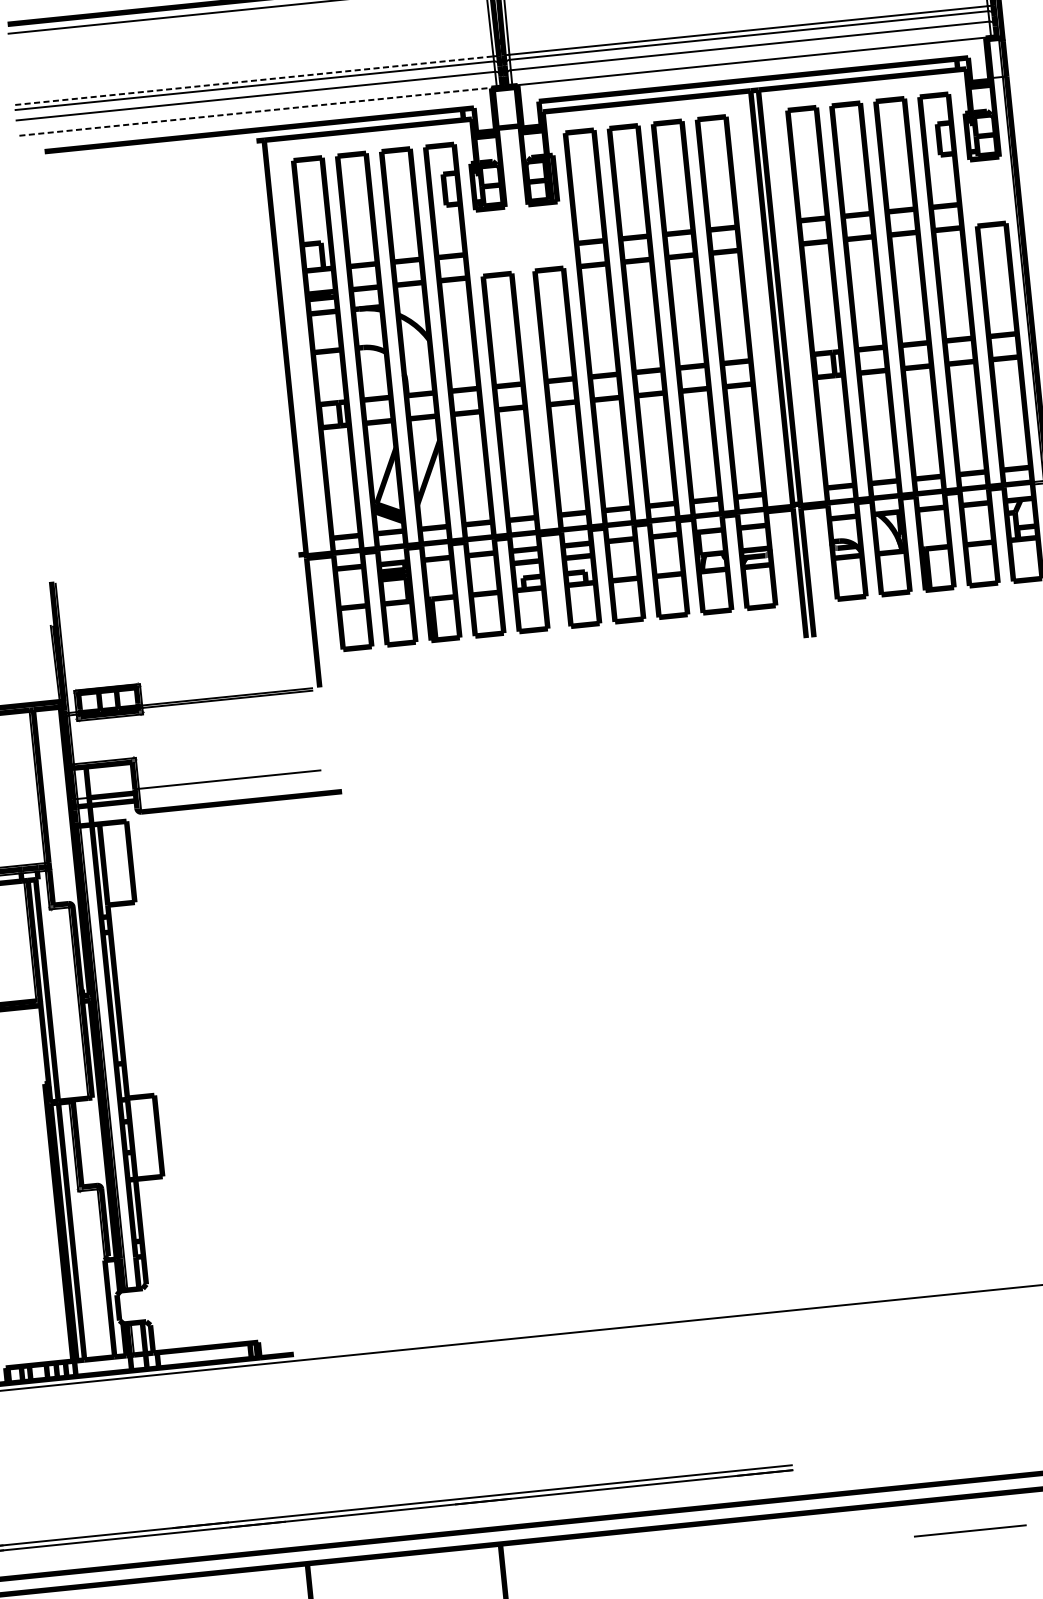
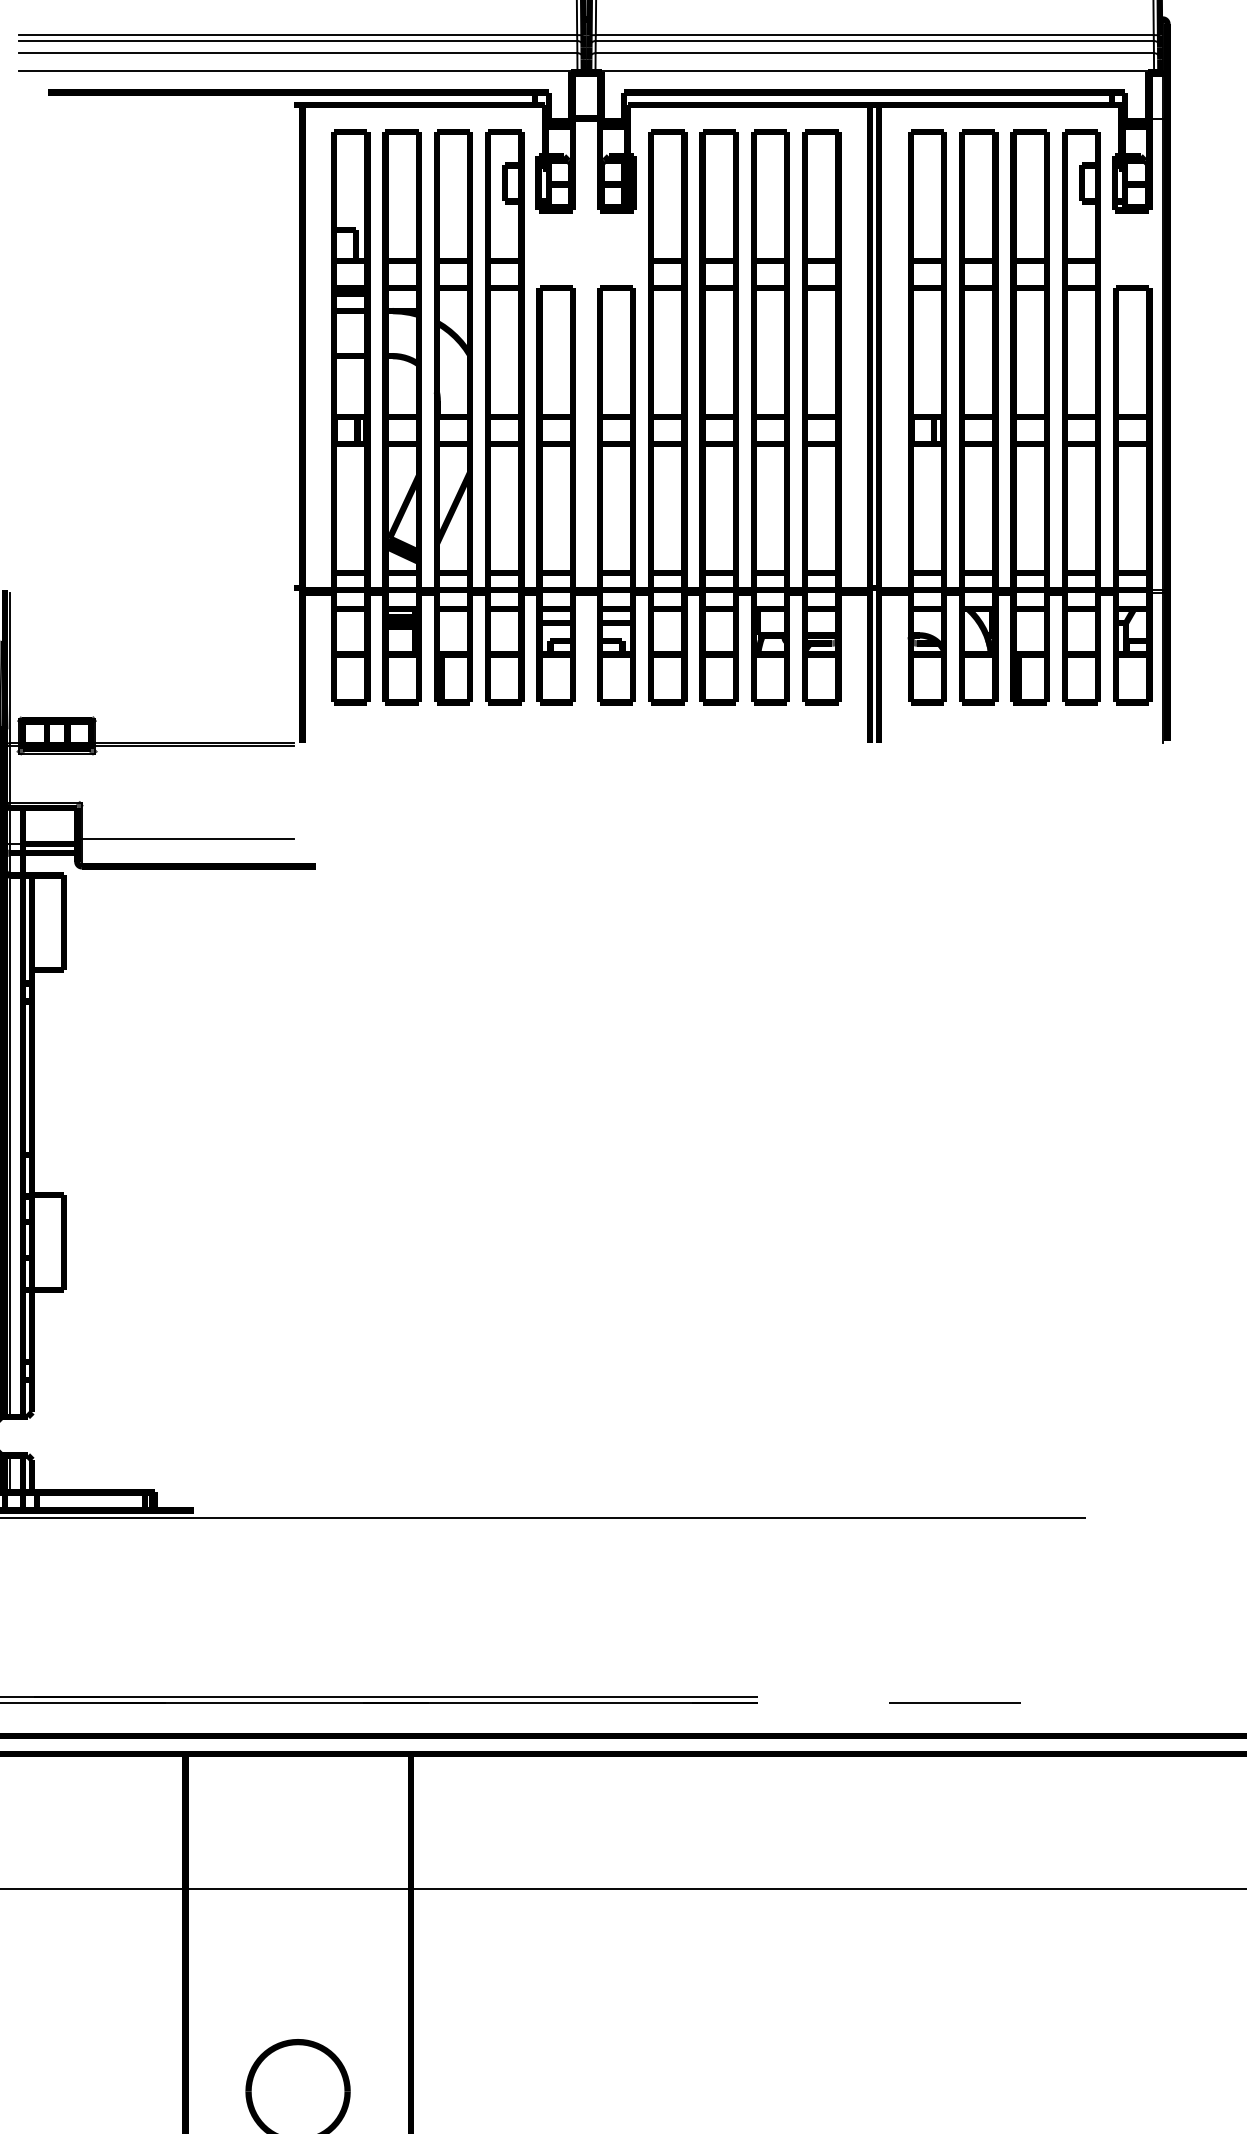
line: (254, 80) -> (298, 35), dashed -> solid
line: (256, 111) -> (297, 71), dashed -> solid
line: (970, 1530) -> (954, 1702), moved

